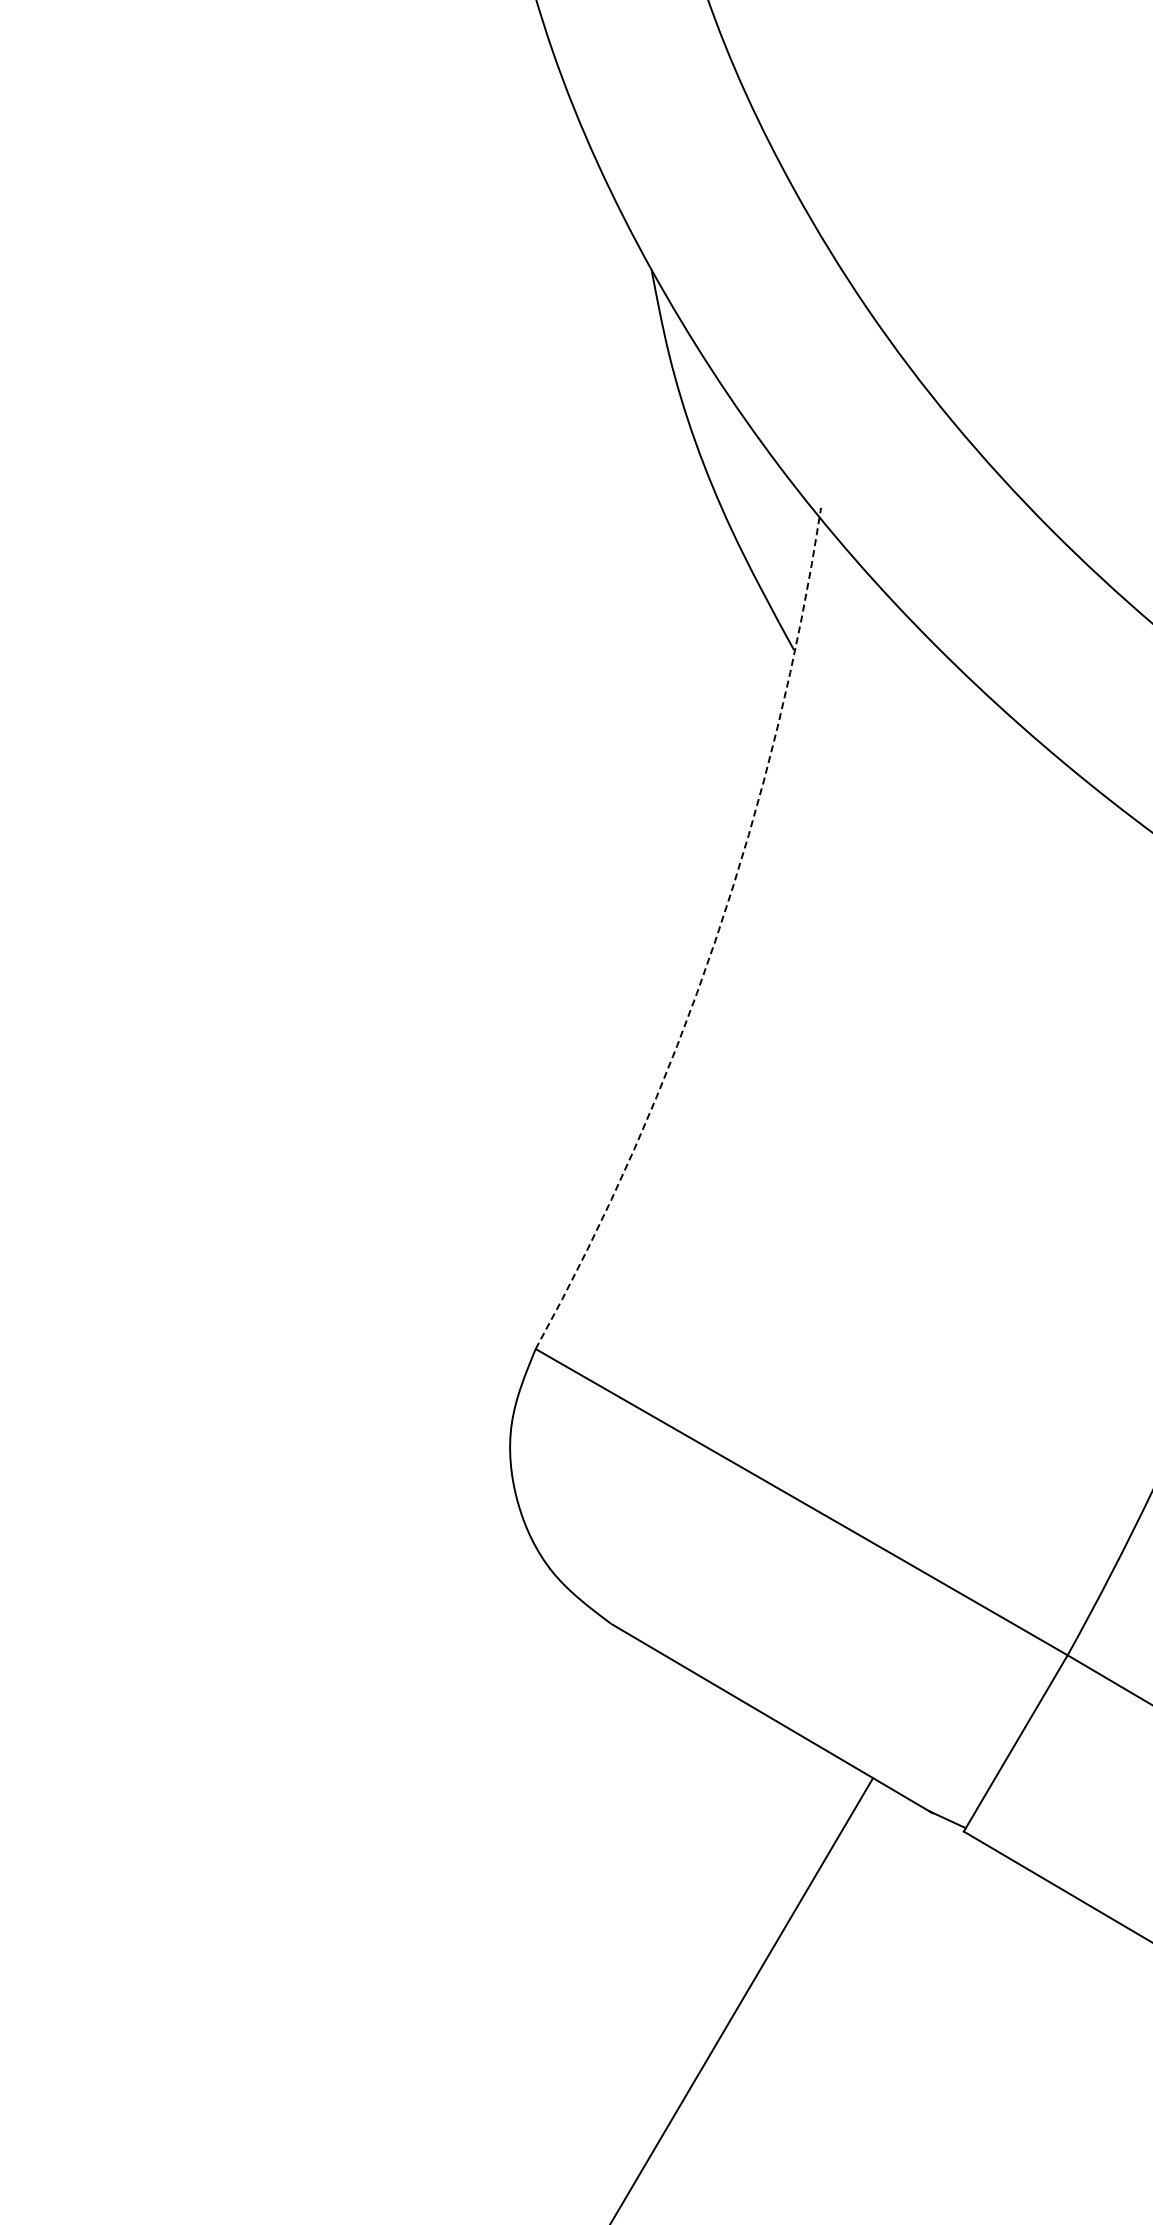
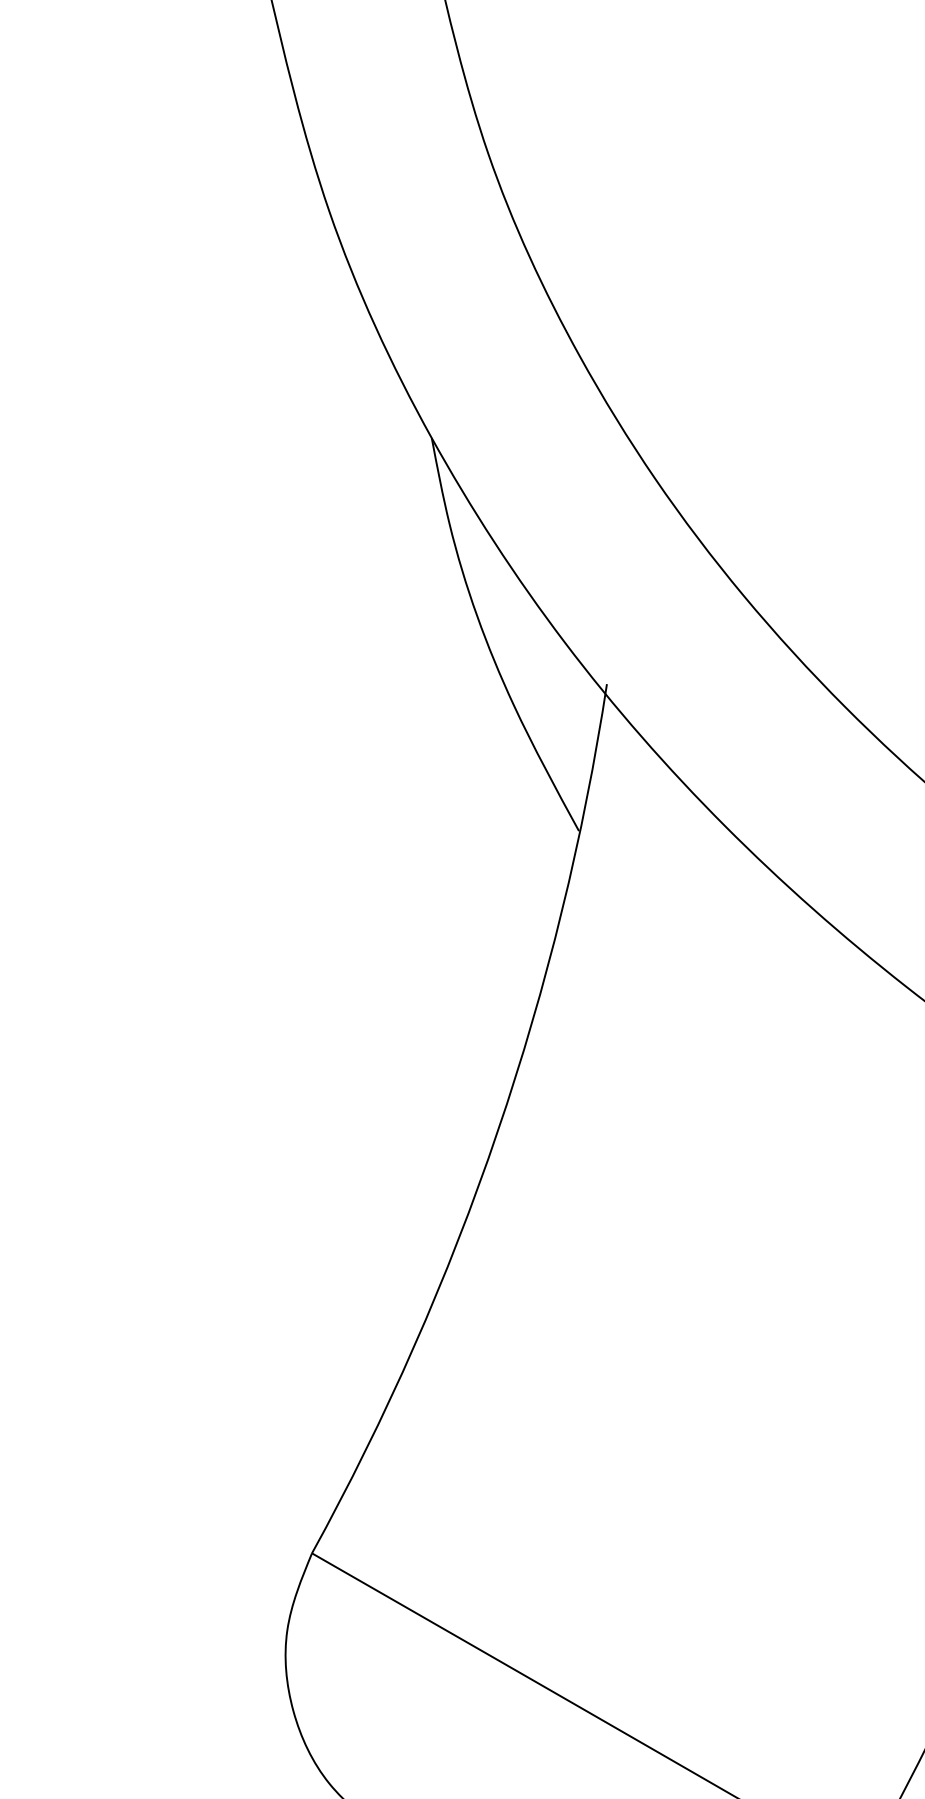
arc: (715, 941) -> (497, 1132), dashed -> solid

